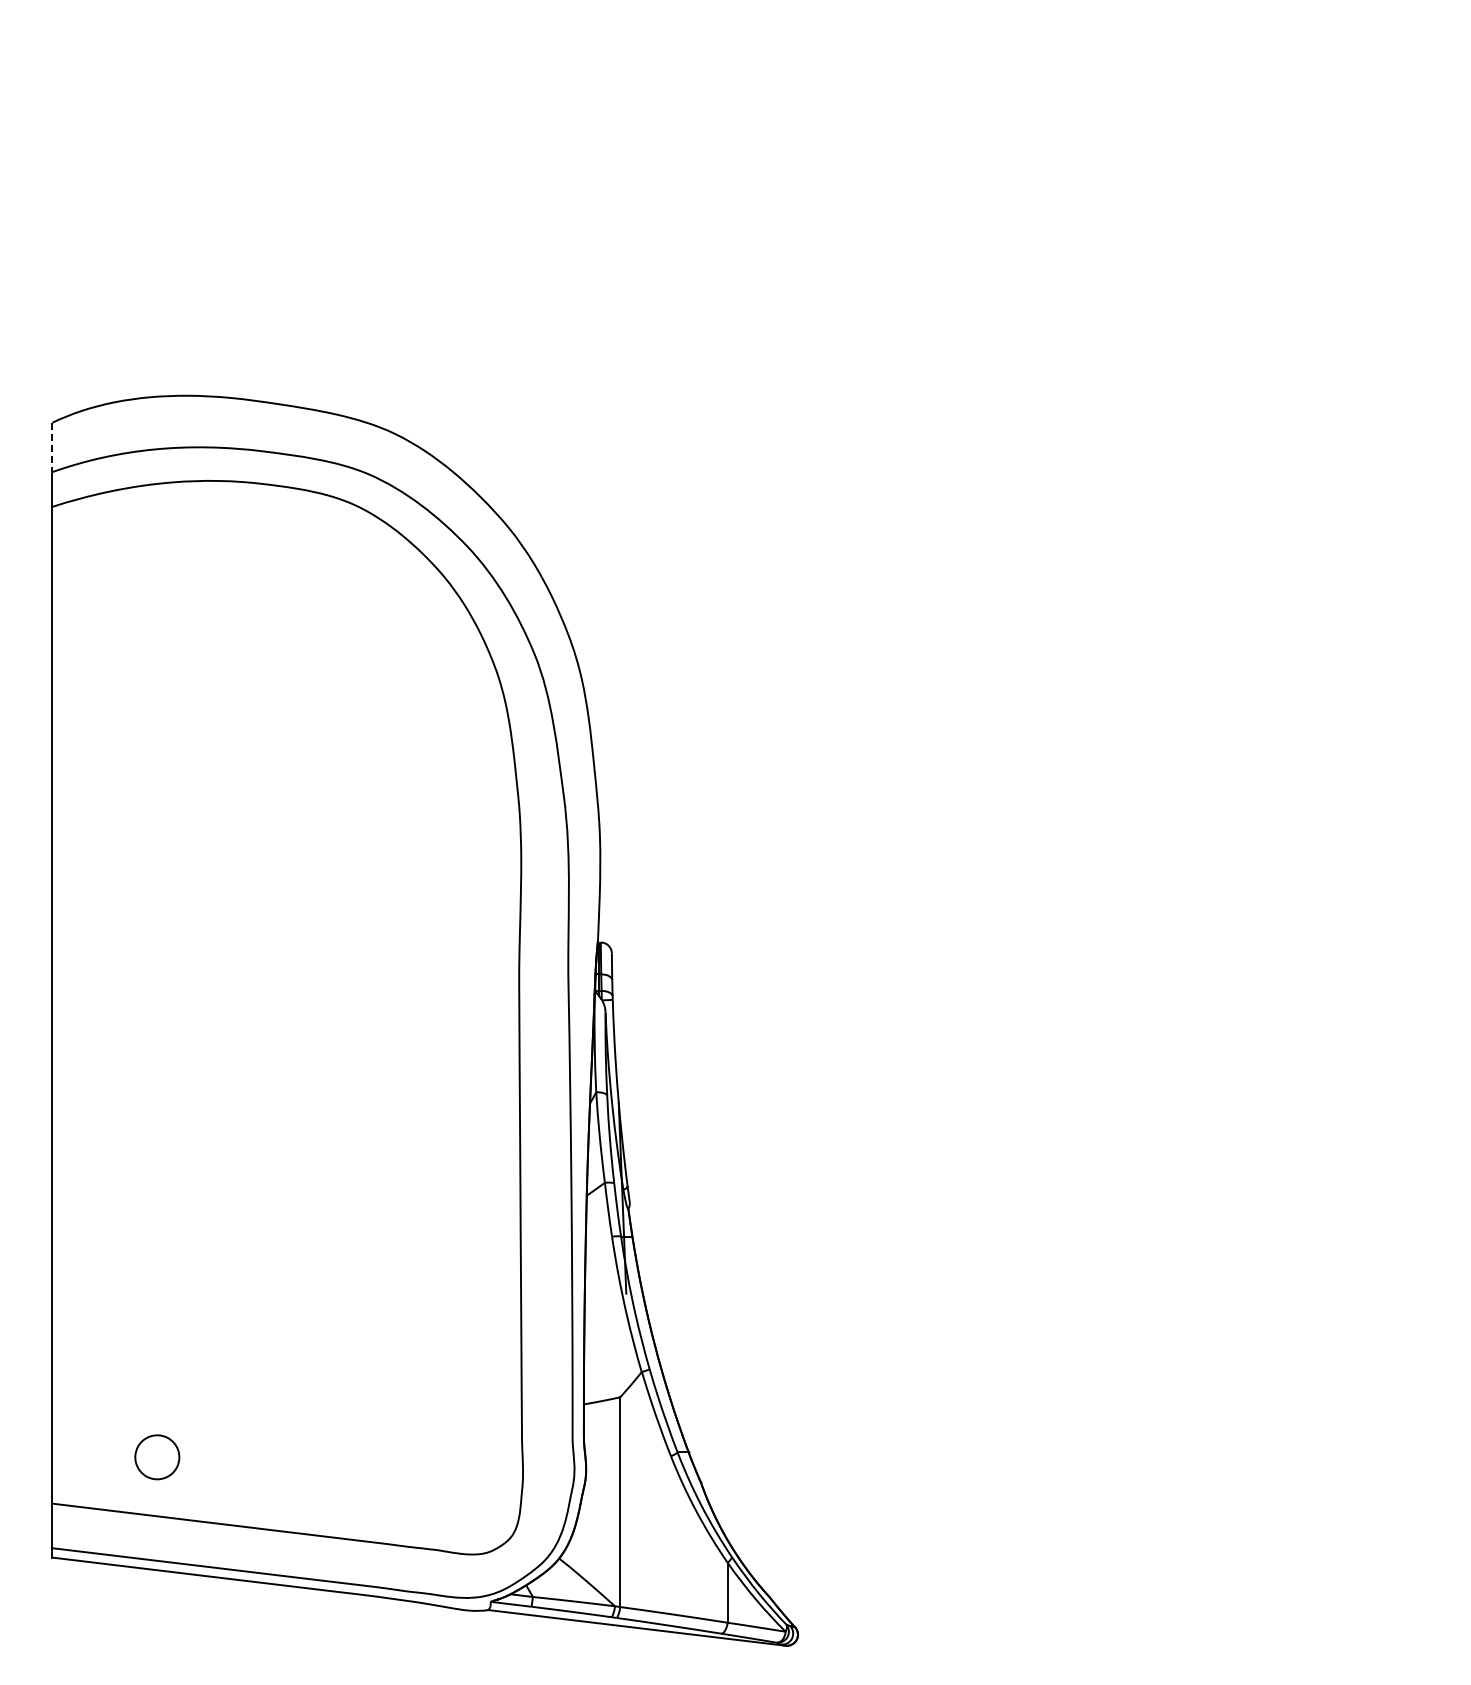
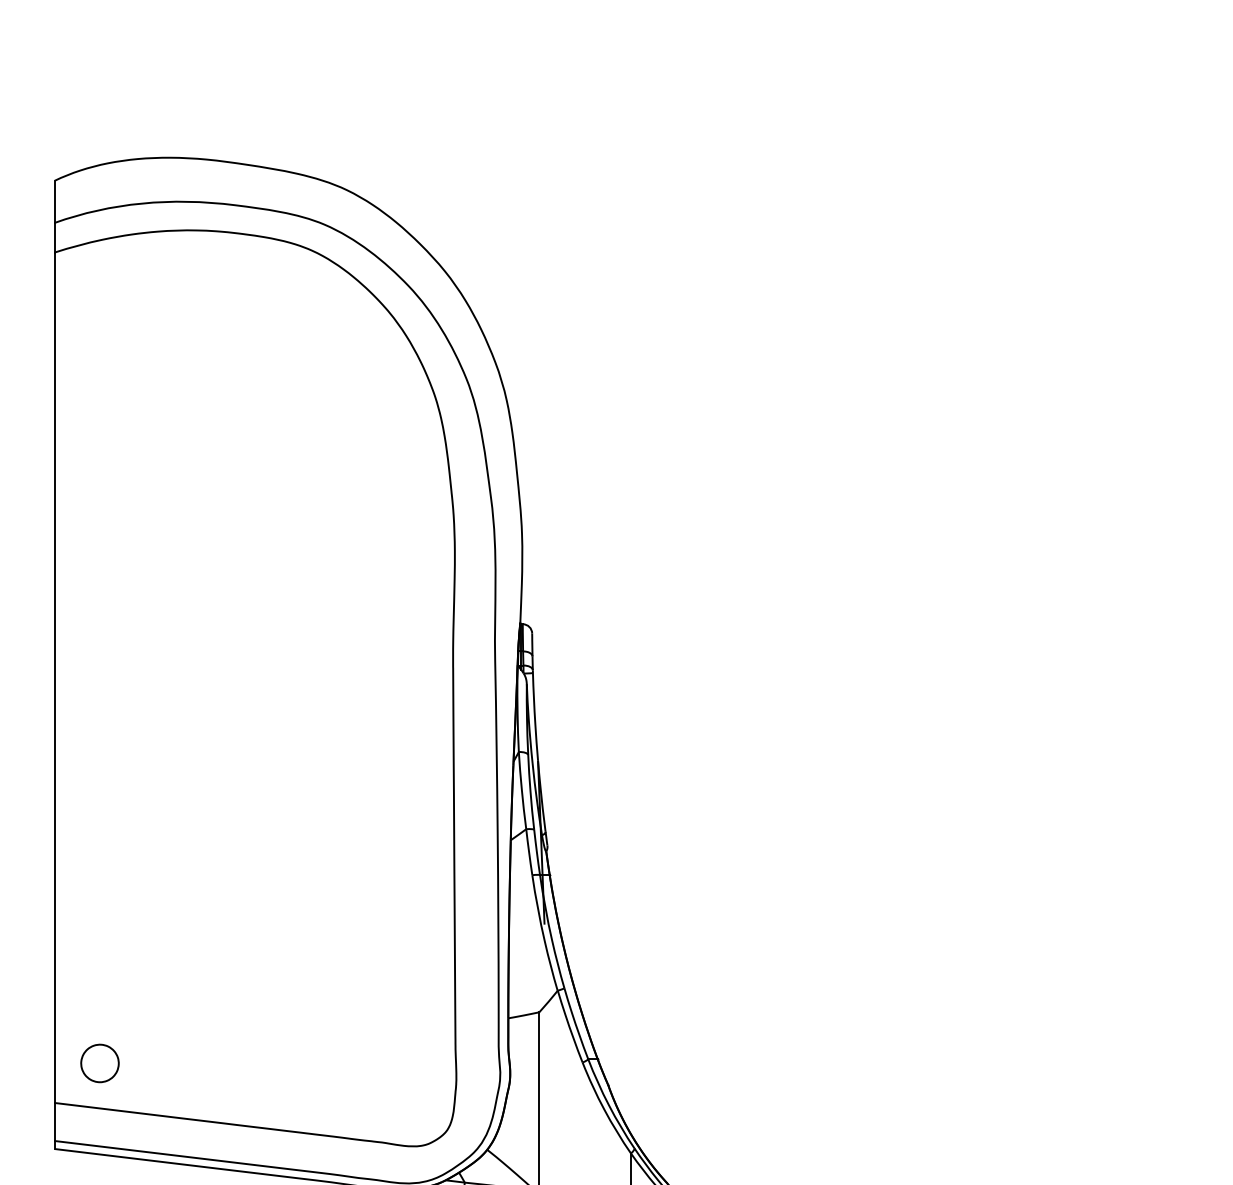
line: (52, 447) -> (54, 201), dashed -> solid
part: (157, 1457) -> (100, 1063), moved

